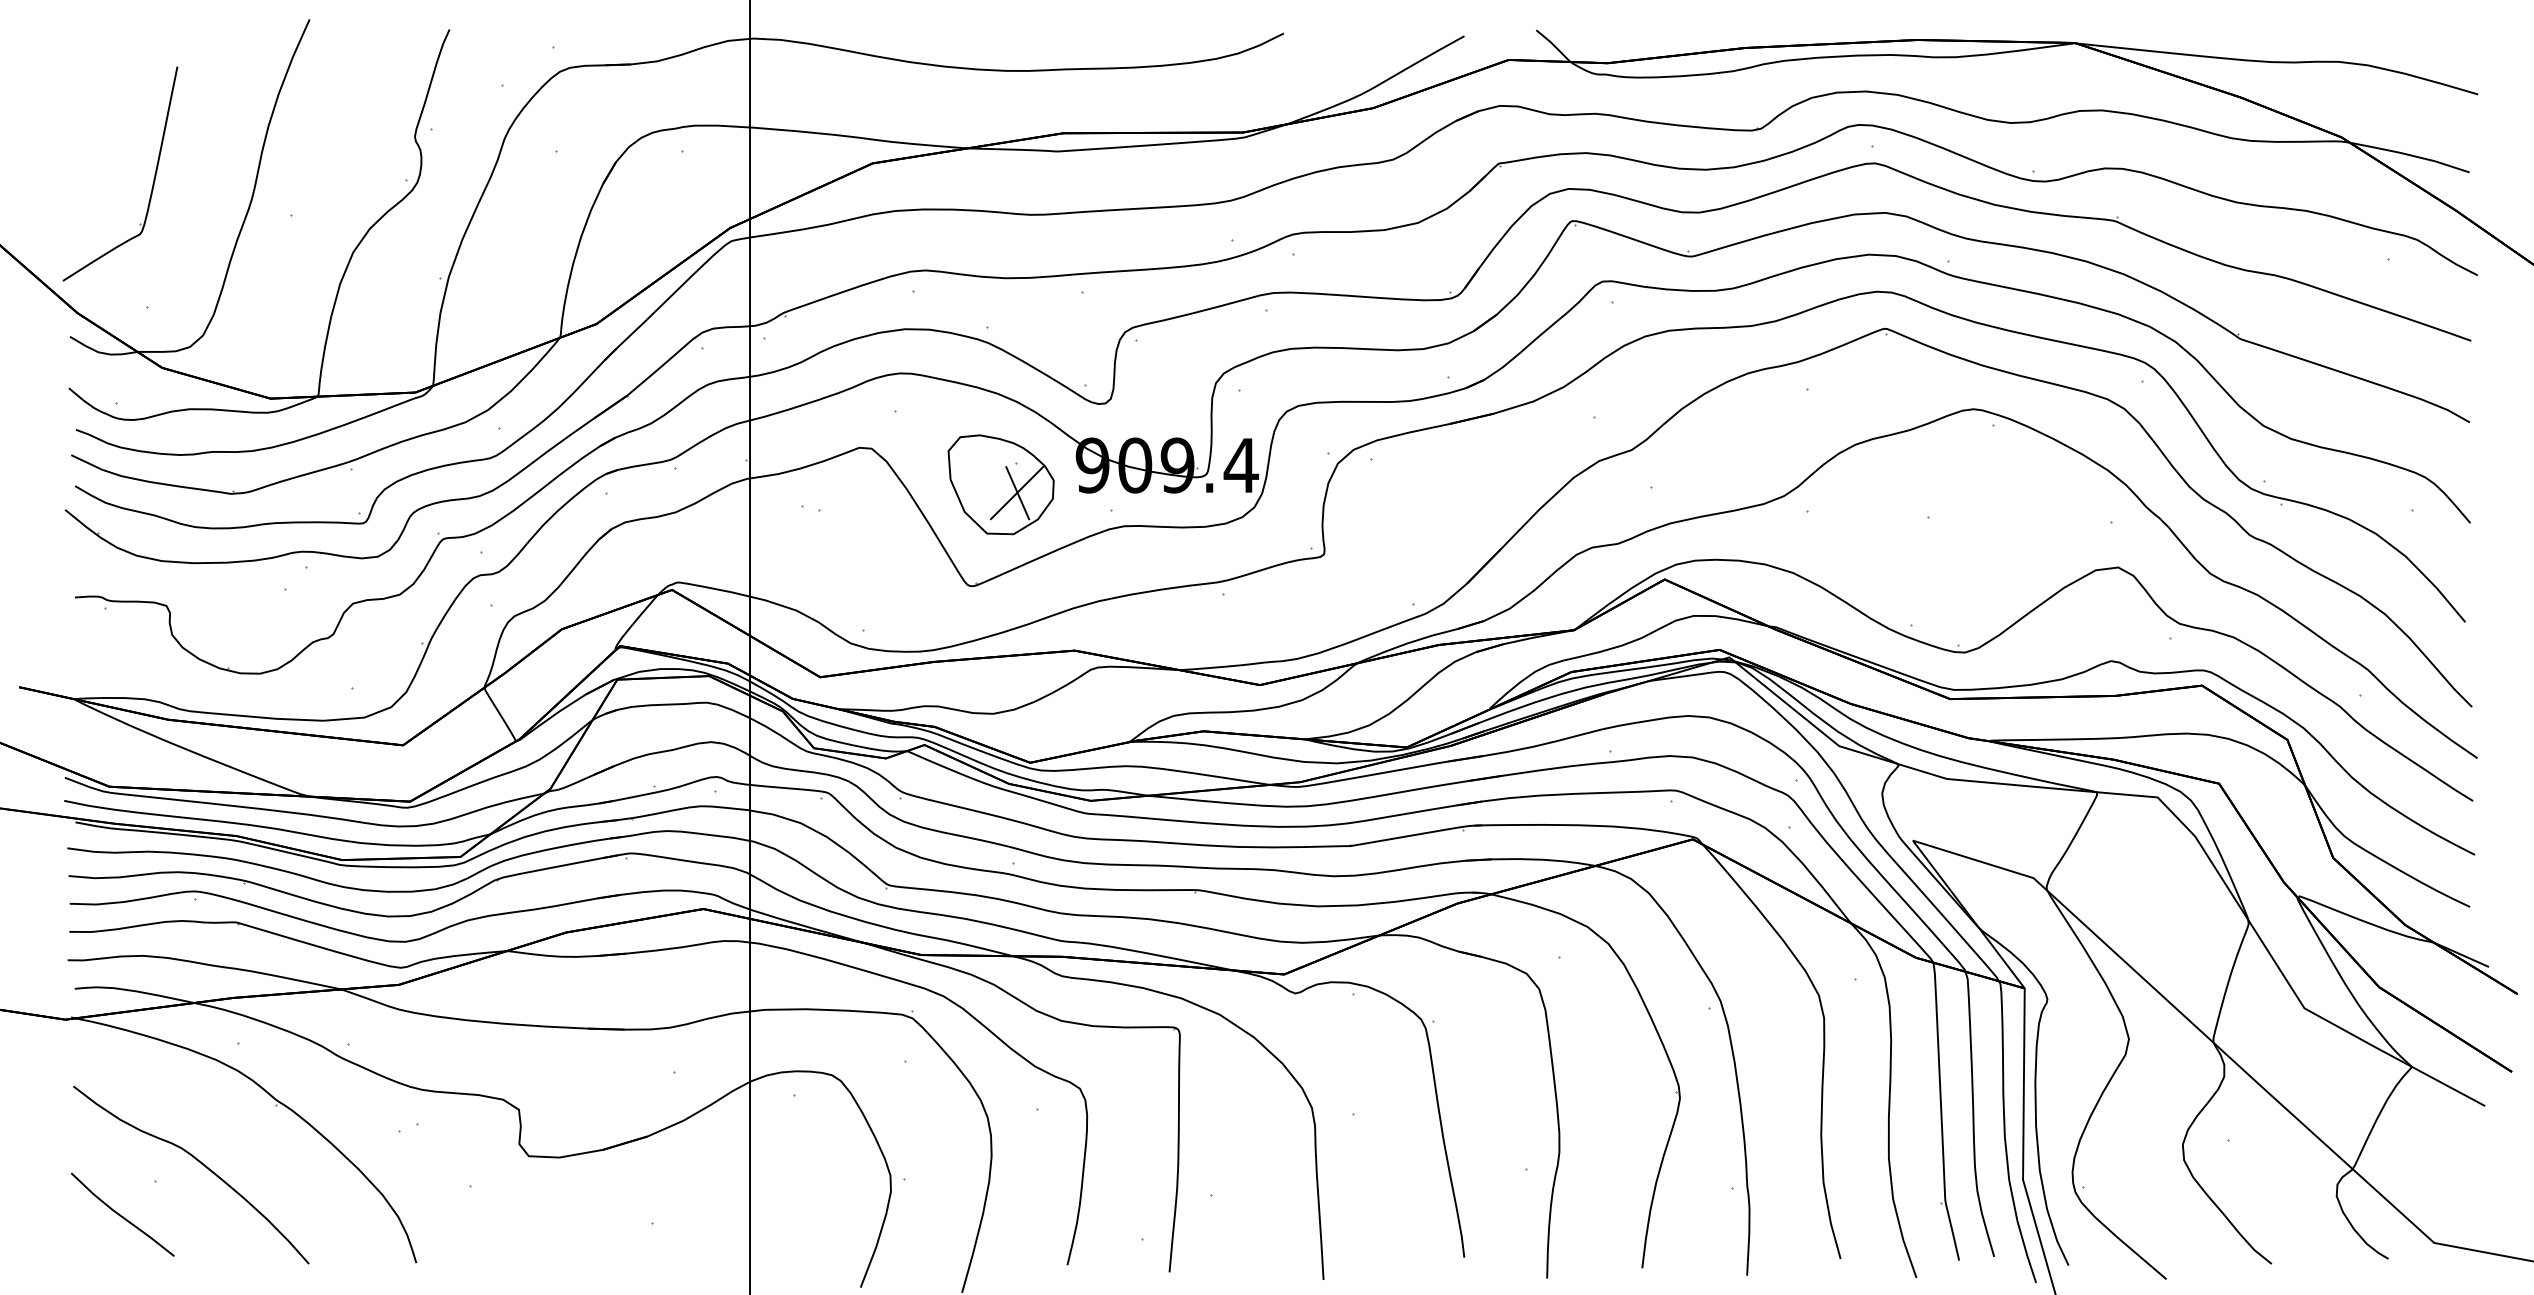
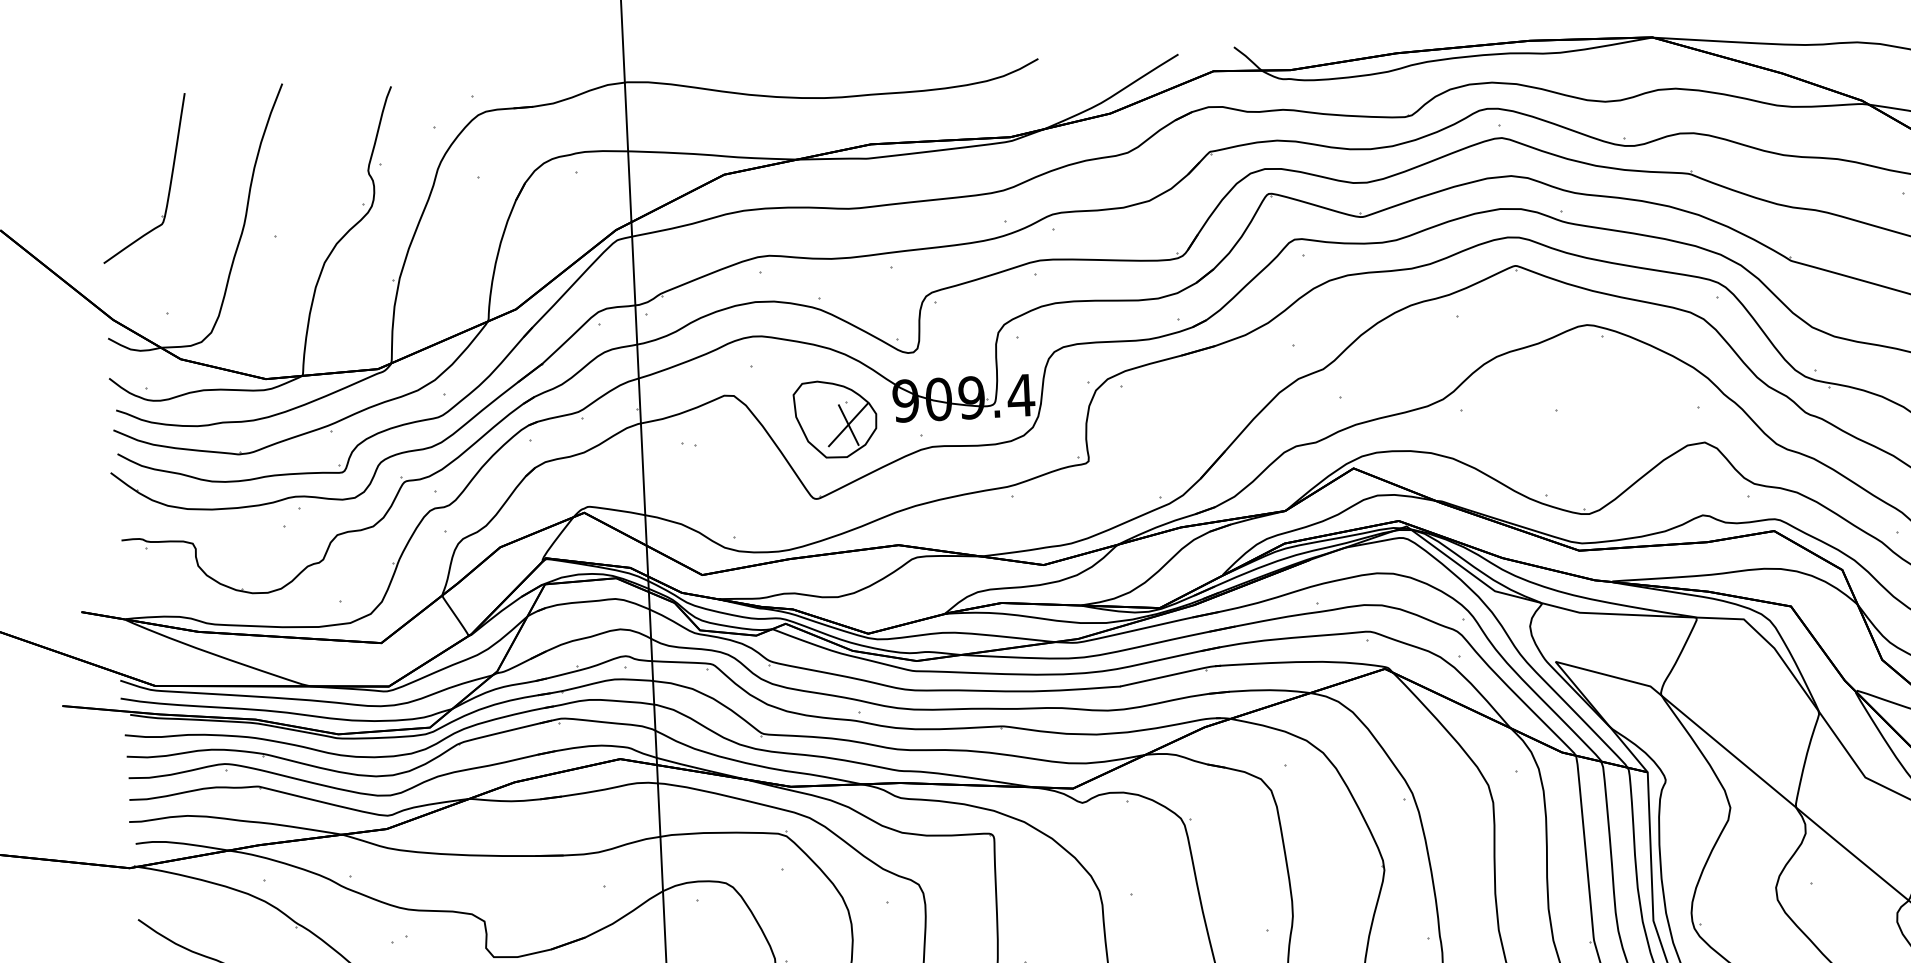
part: (153, 178) -> (170, 180), moved

